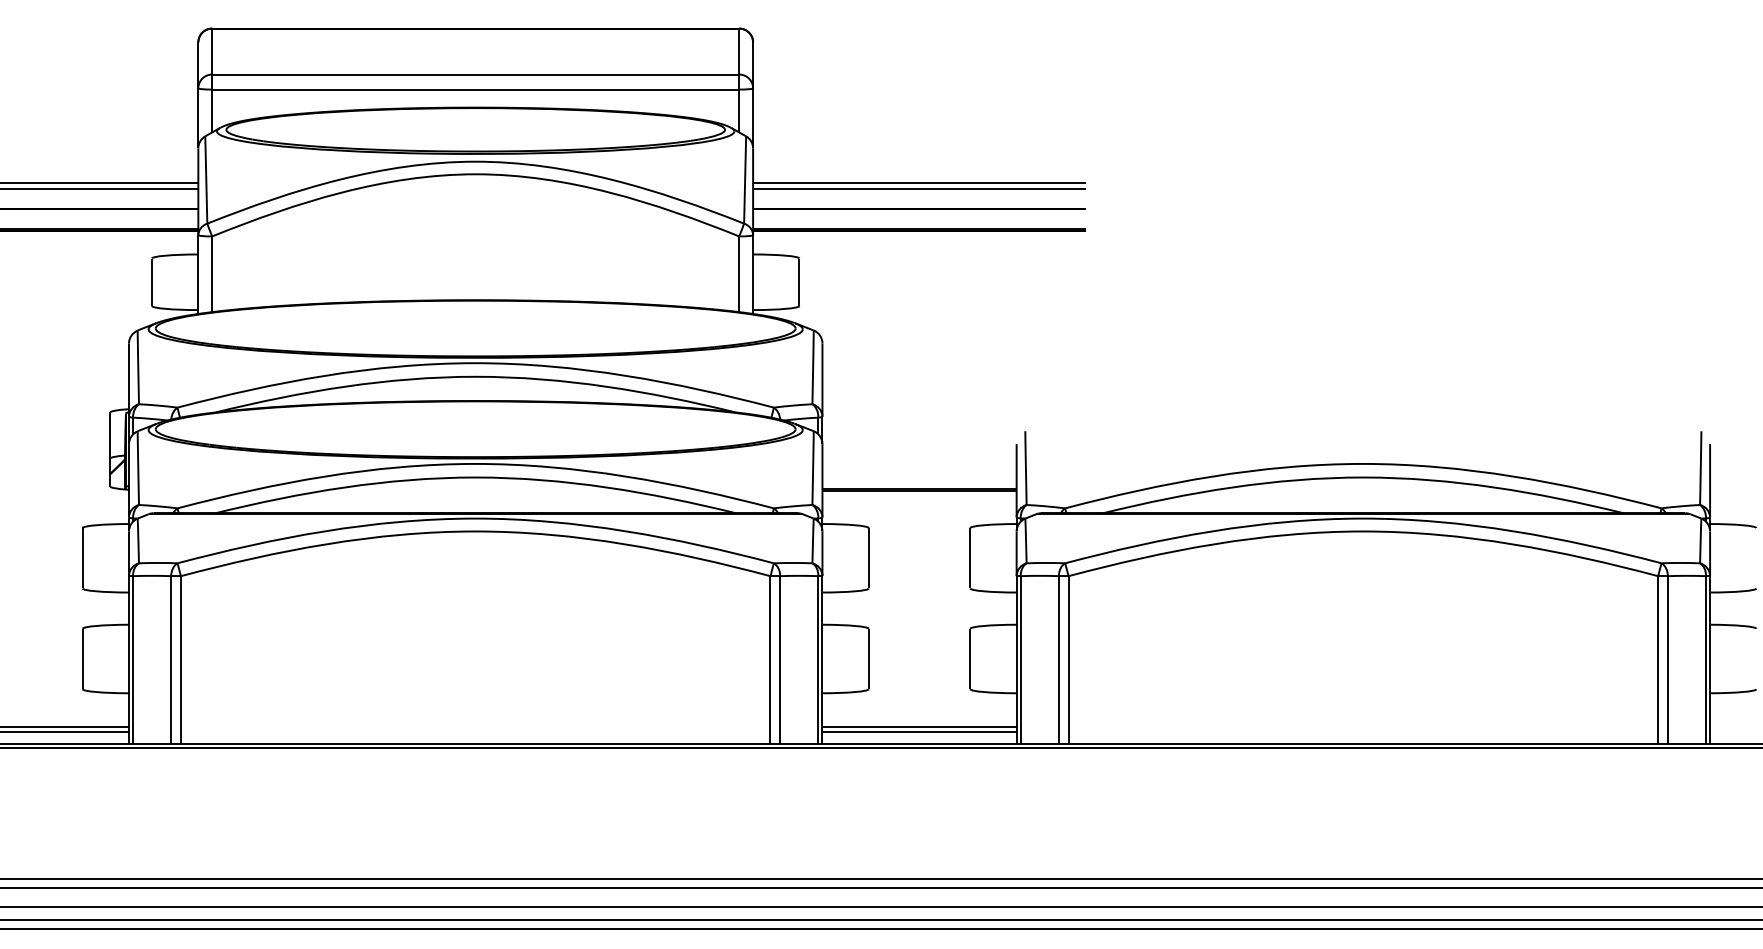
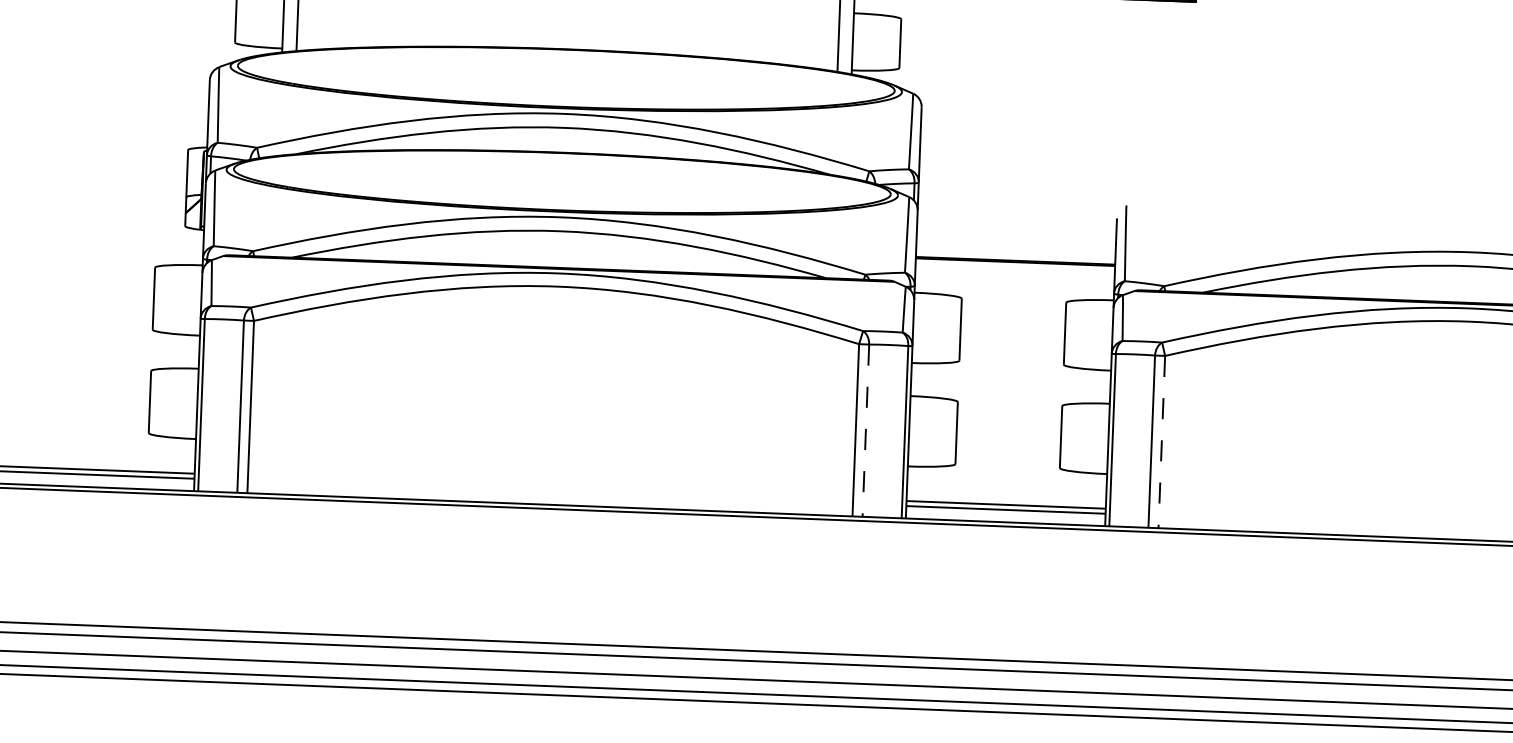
line: (780, 660) -> (866, 431), solid -> dashed
line: (1068, 660) -> (1161, 442), solid -> dashed

